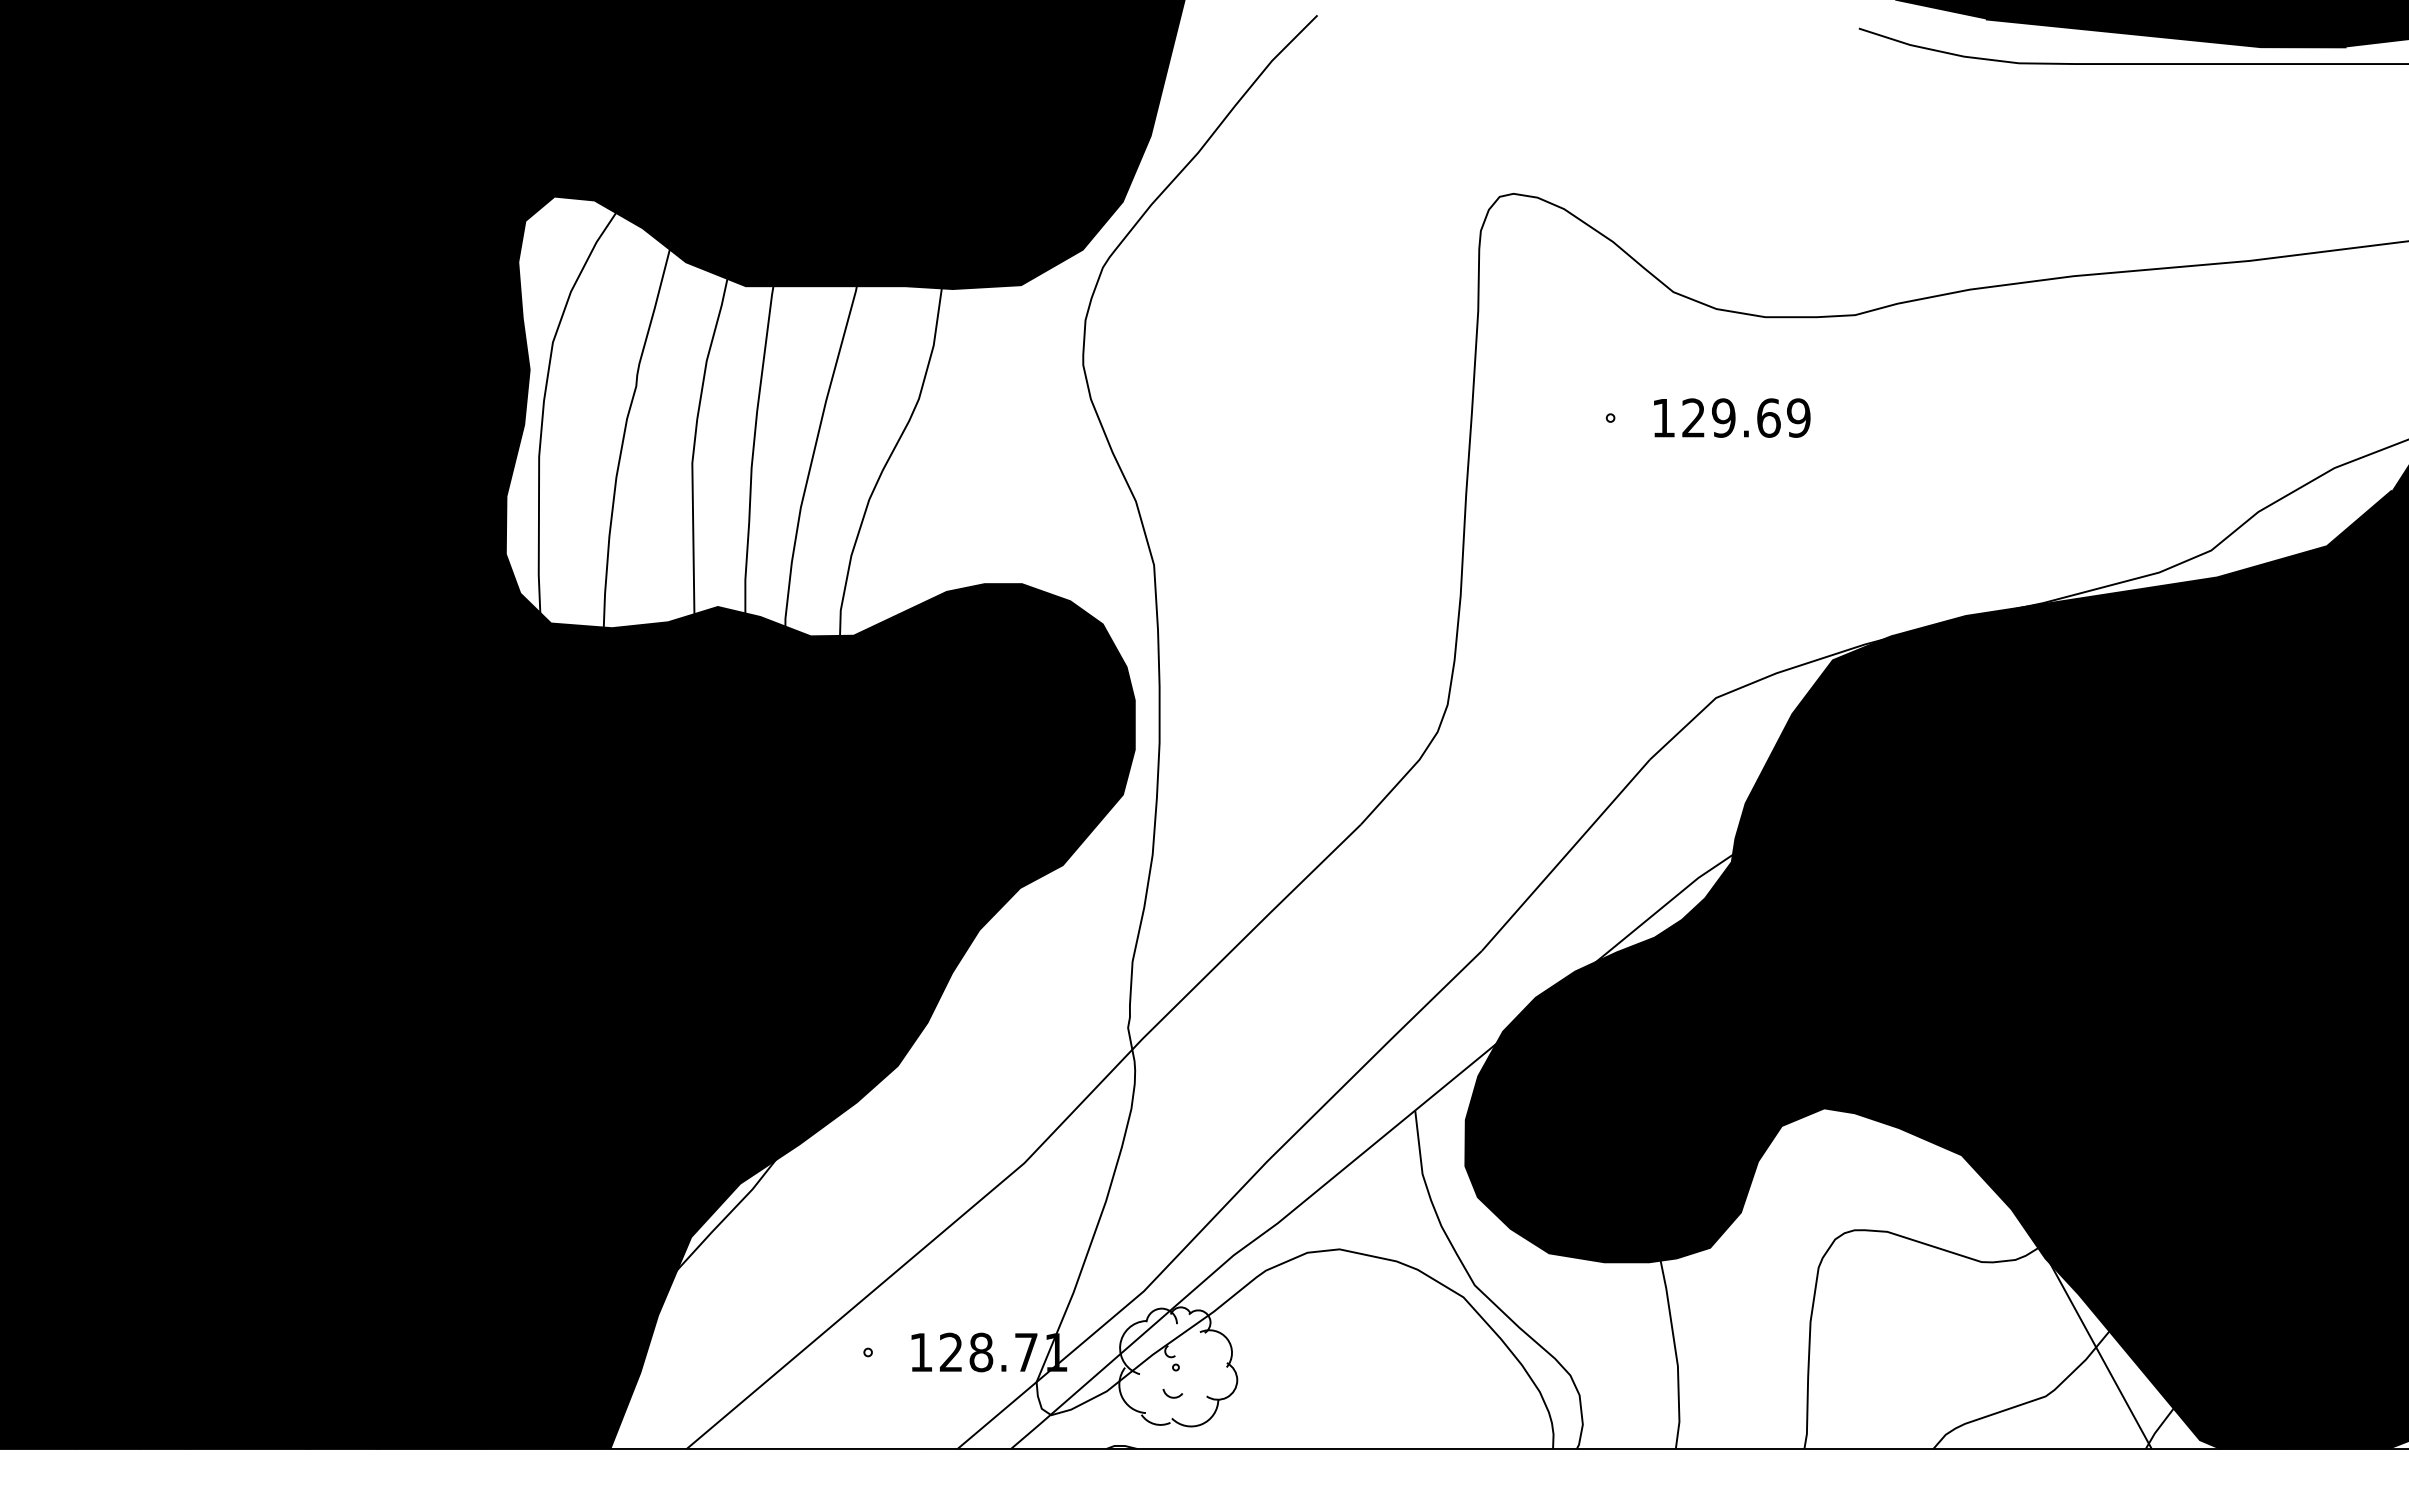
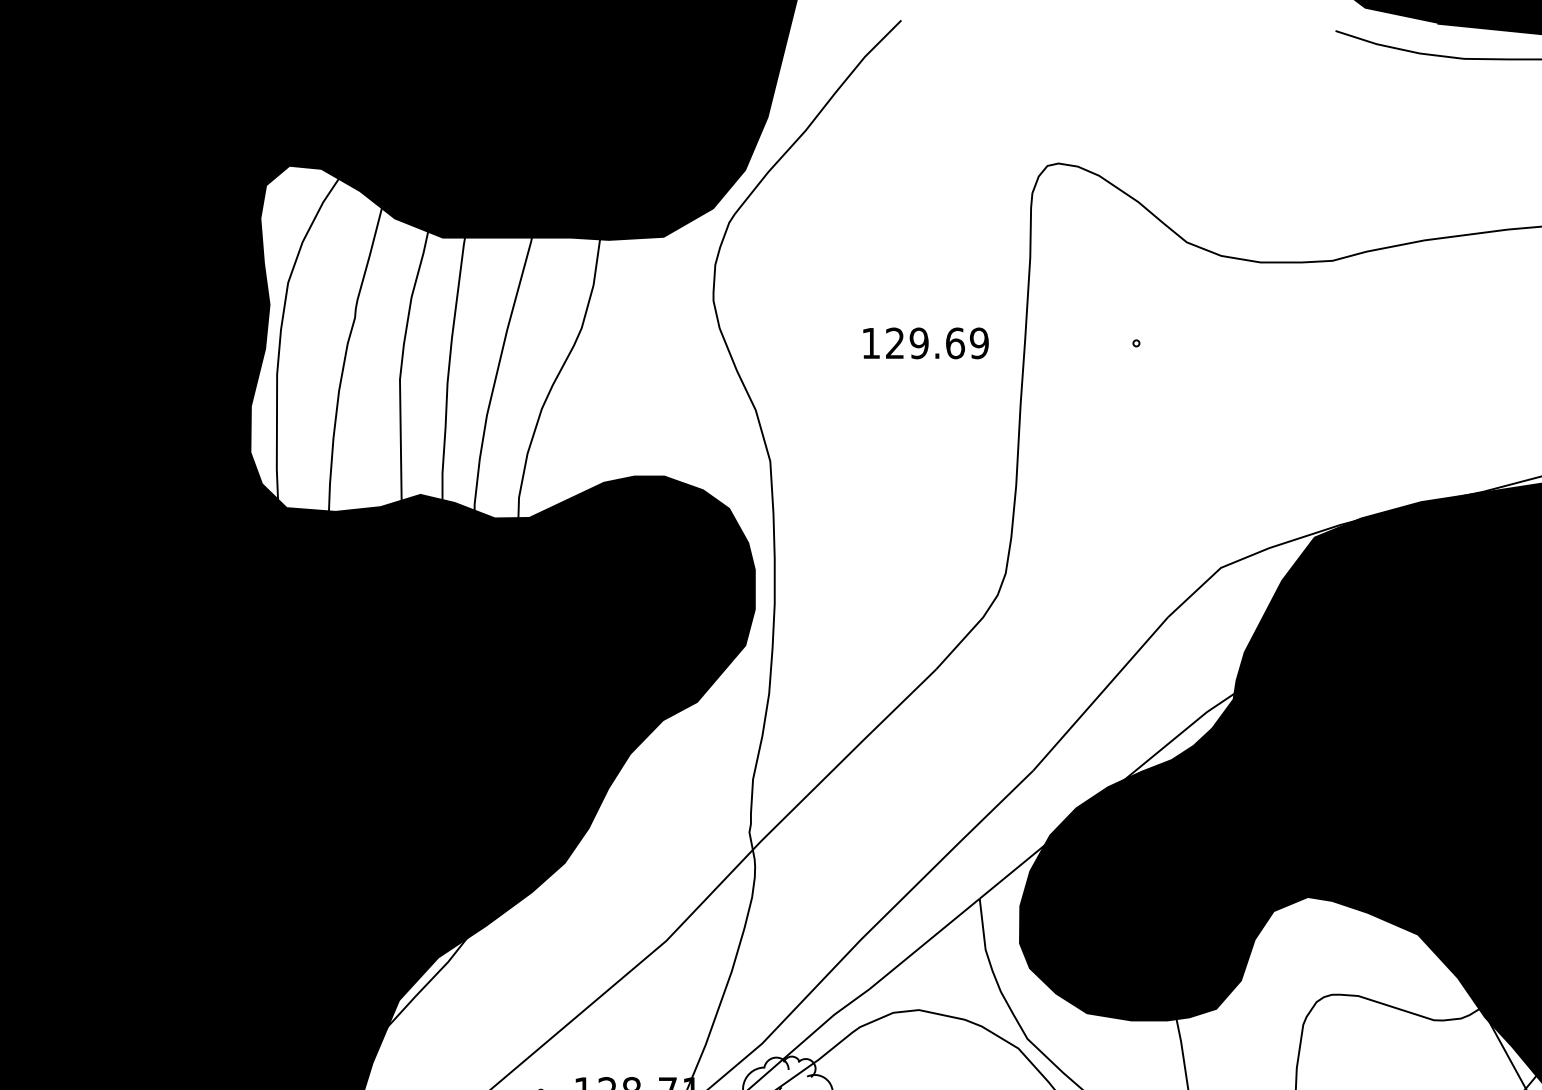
text: (1732, 417) -> (926, 342), moved

